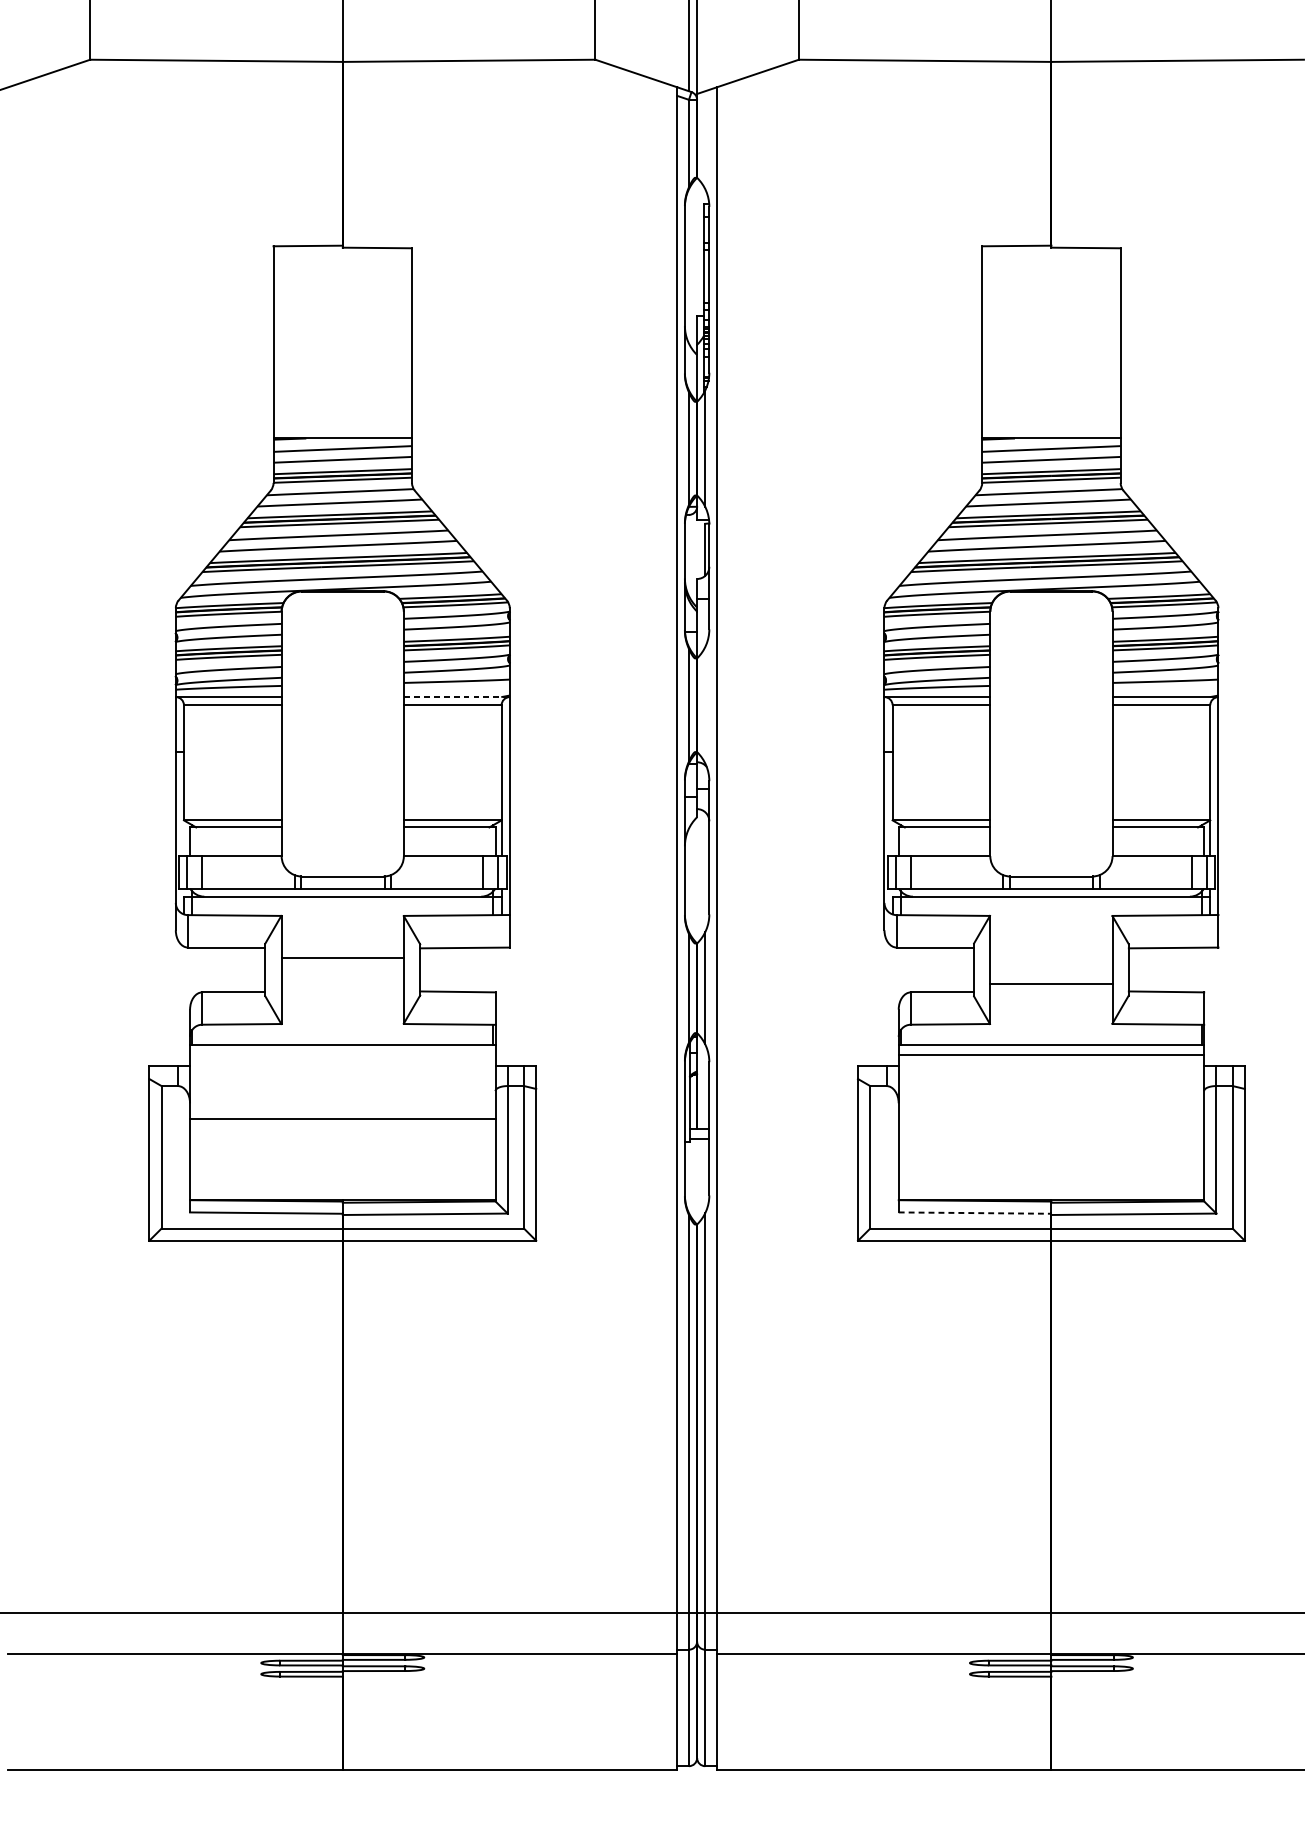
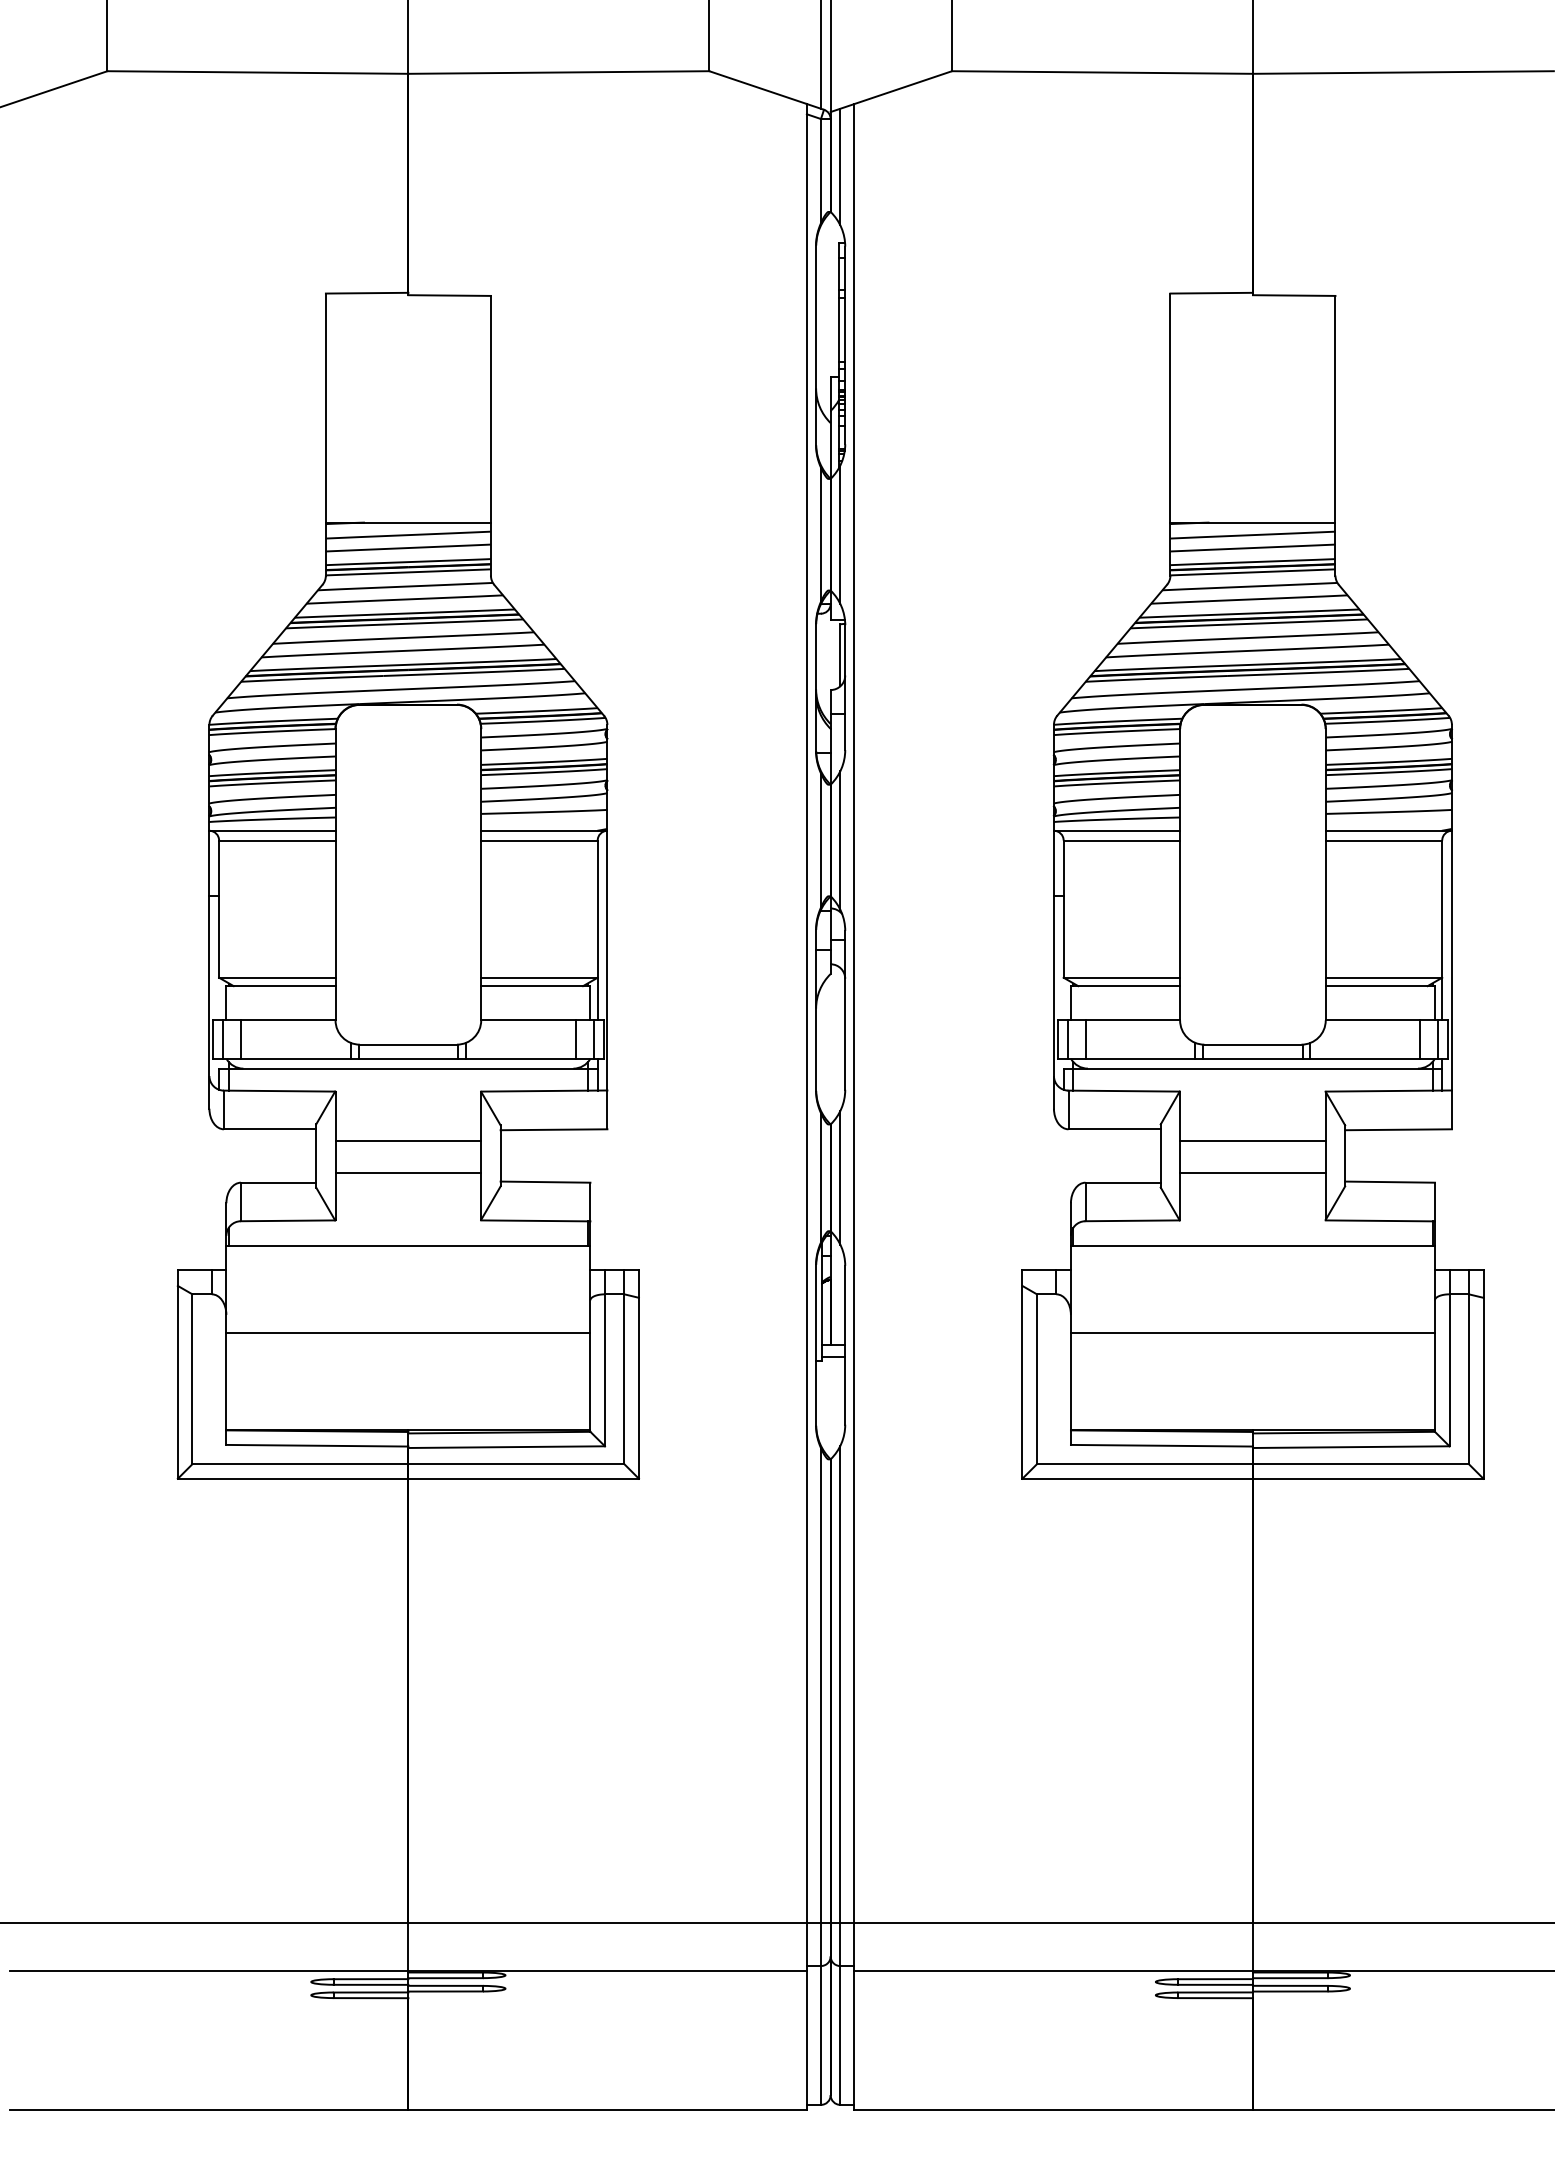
line: (705, 139) -> (840, 166), added
line: (456, 696) -> (544, 830), dashed -> solid
line: (705, 705) -> (840, 840), added
line: (1051, 957) -> (1252, 1141), added
line: (342, 983) -> (408, 1172), added
line: (1051, 1055) -> (1252, 1333), moved
line: (975, 1212) -> (1162, 1445), dashed -> solid

